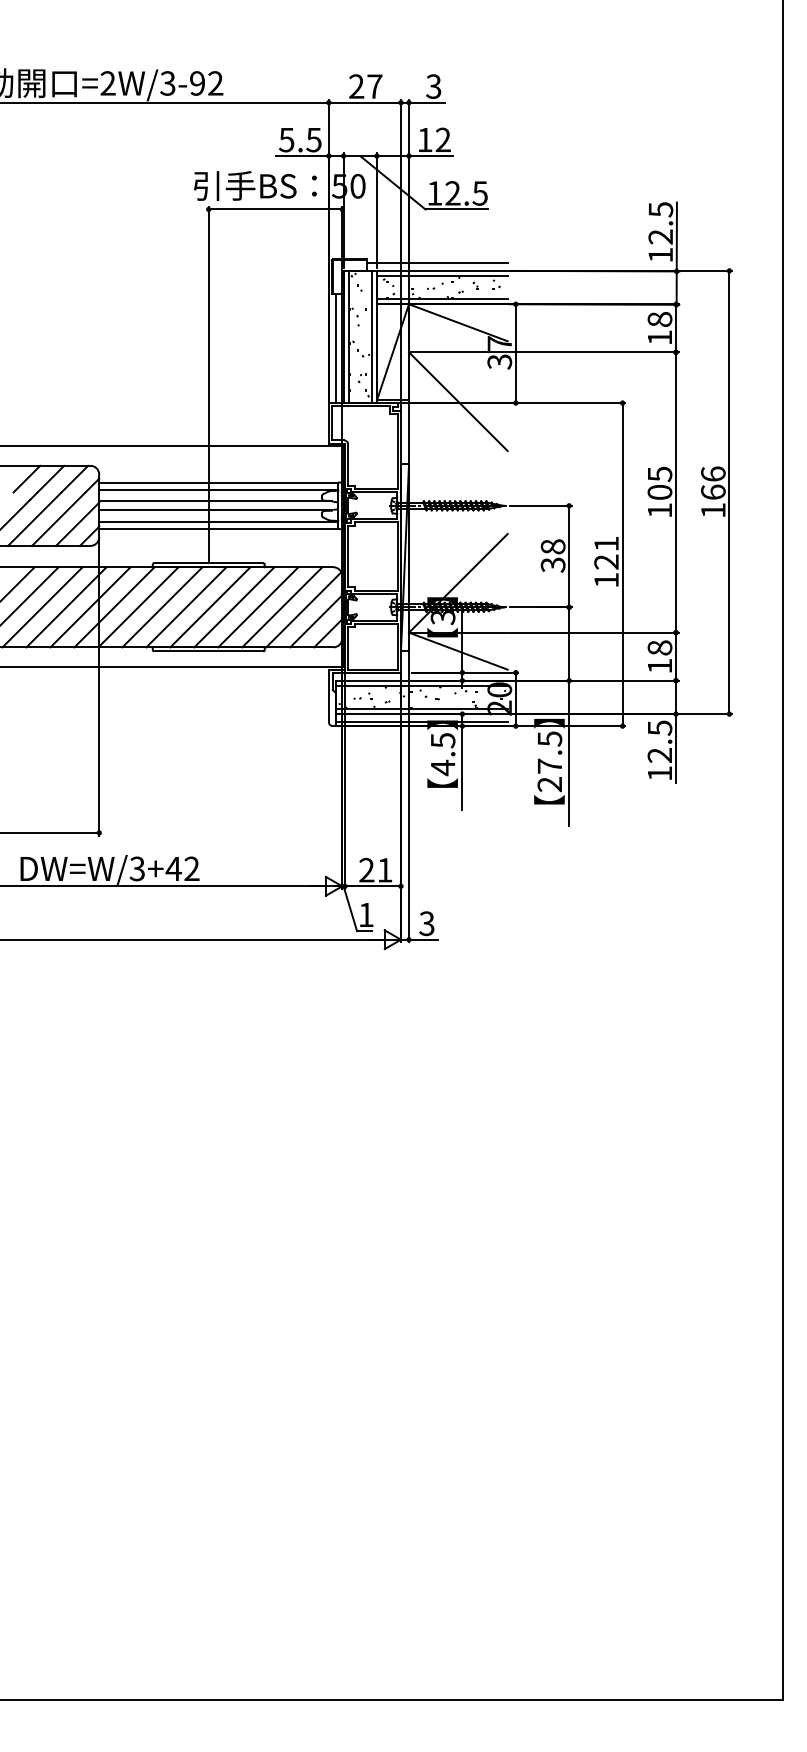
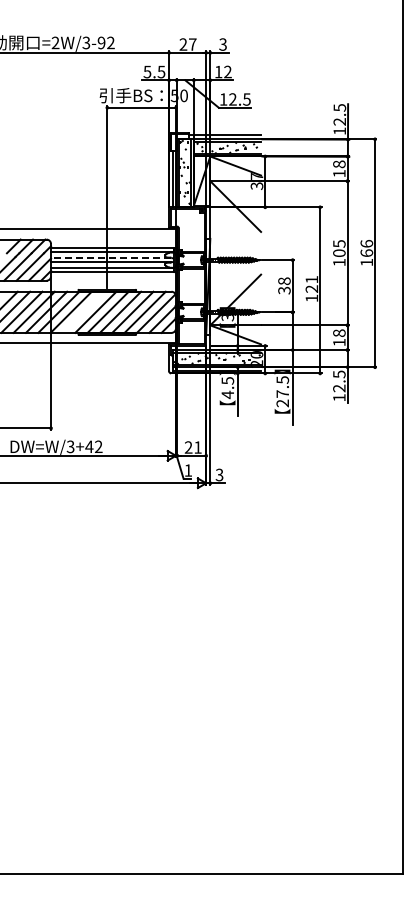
line: (214, 500) -> (110, 257), solid -> dashed
line: (162, 605) -> (83, 311), removed

